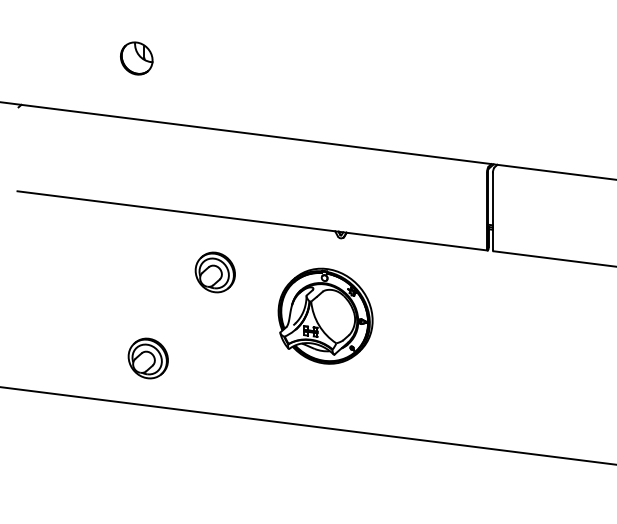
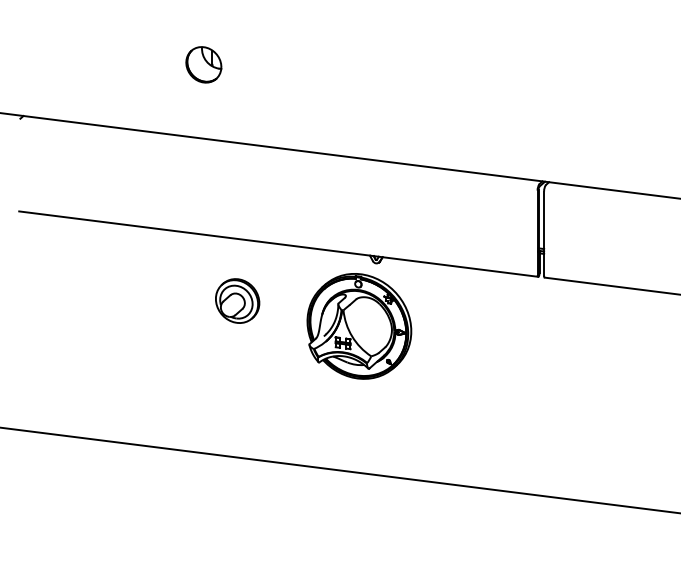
part: (136, 58) -> (203, 64), moved
part: (325, 316) -> (359, 326), moved
part: (148, 358) -> (163, 395), removed

